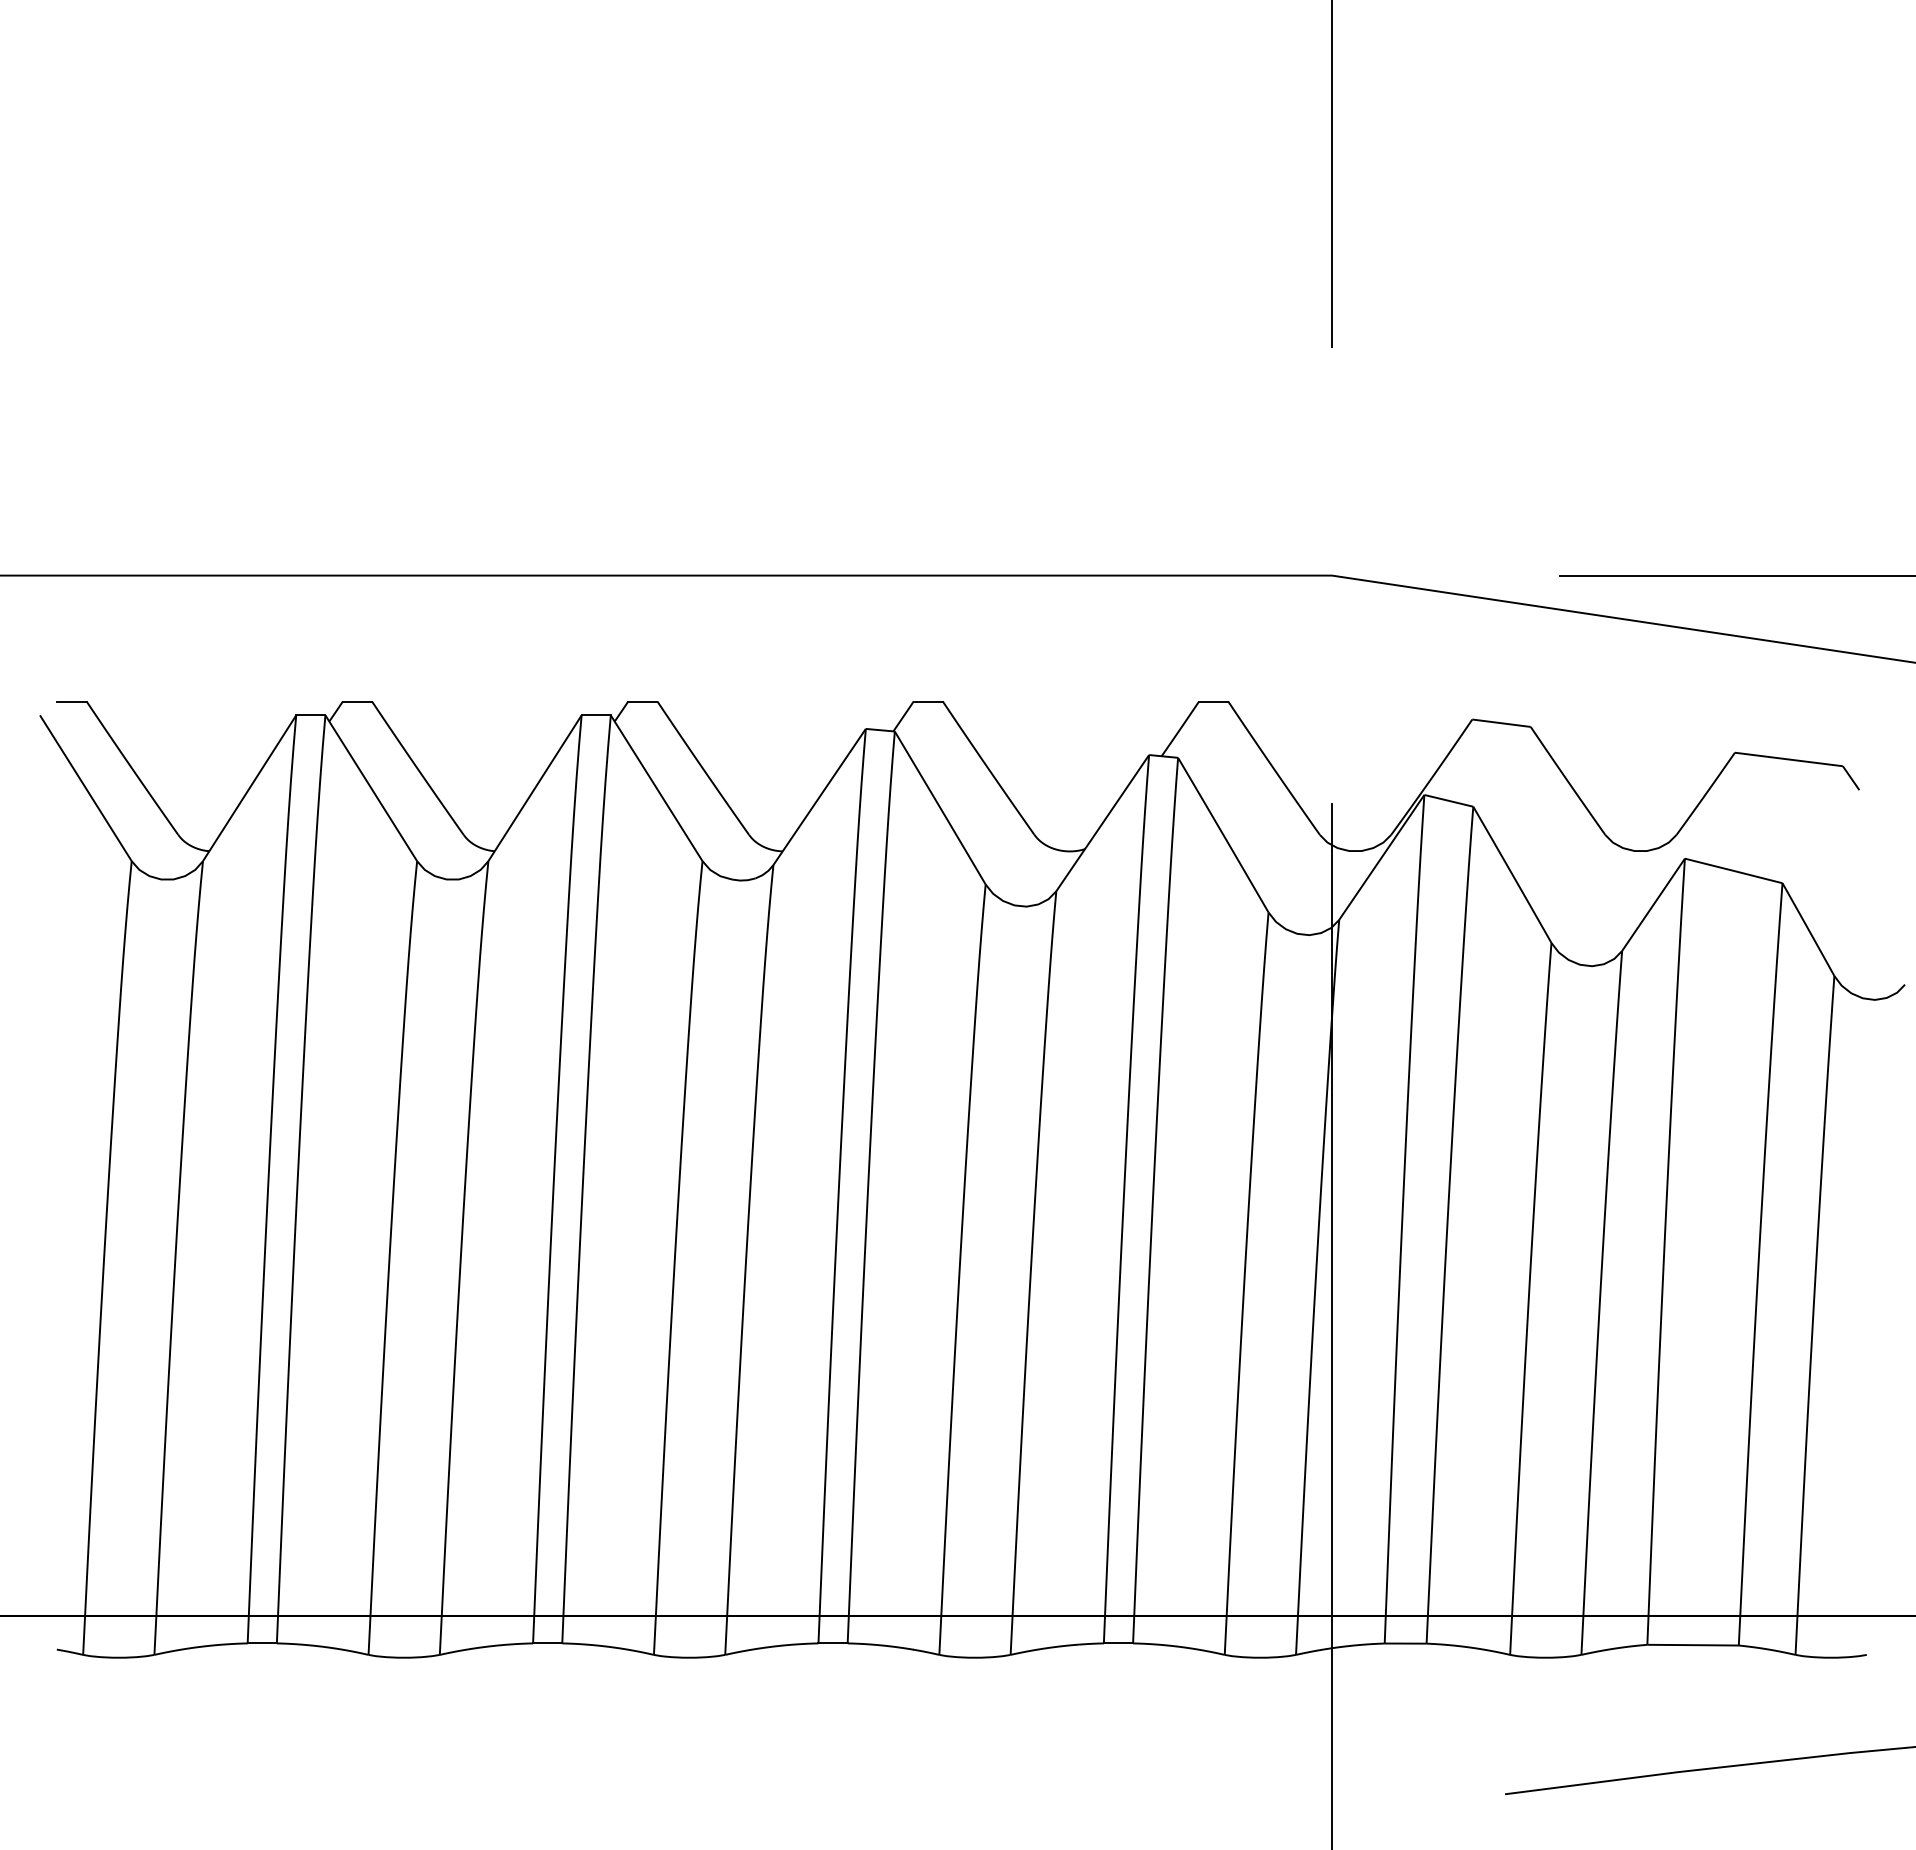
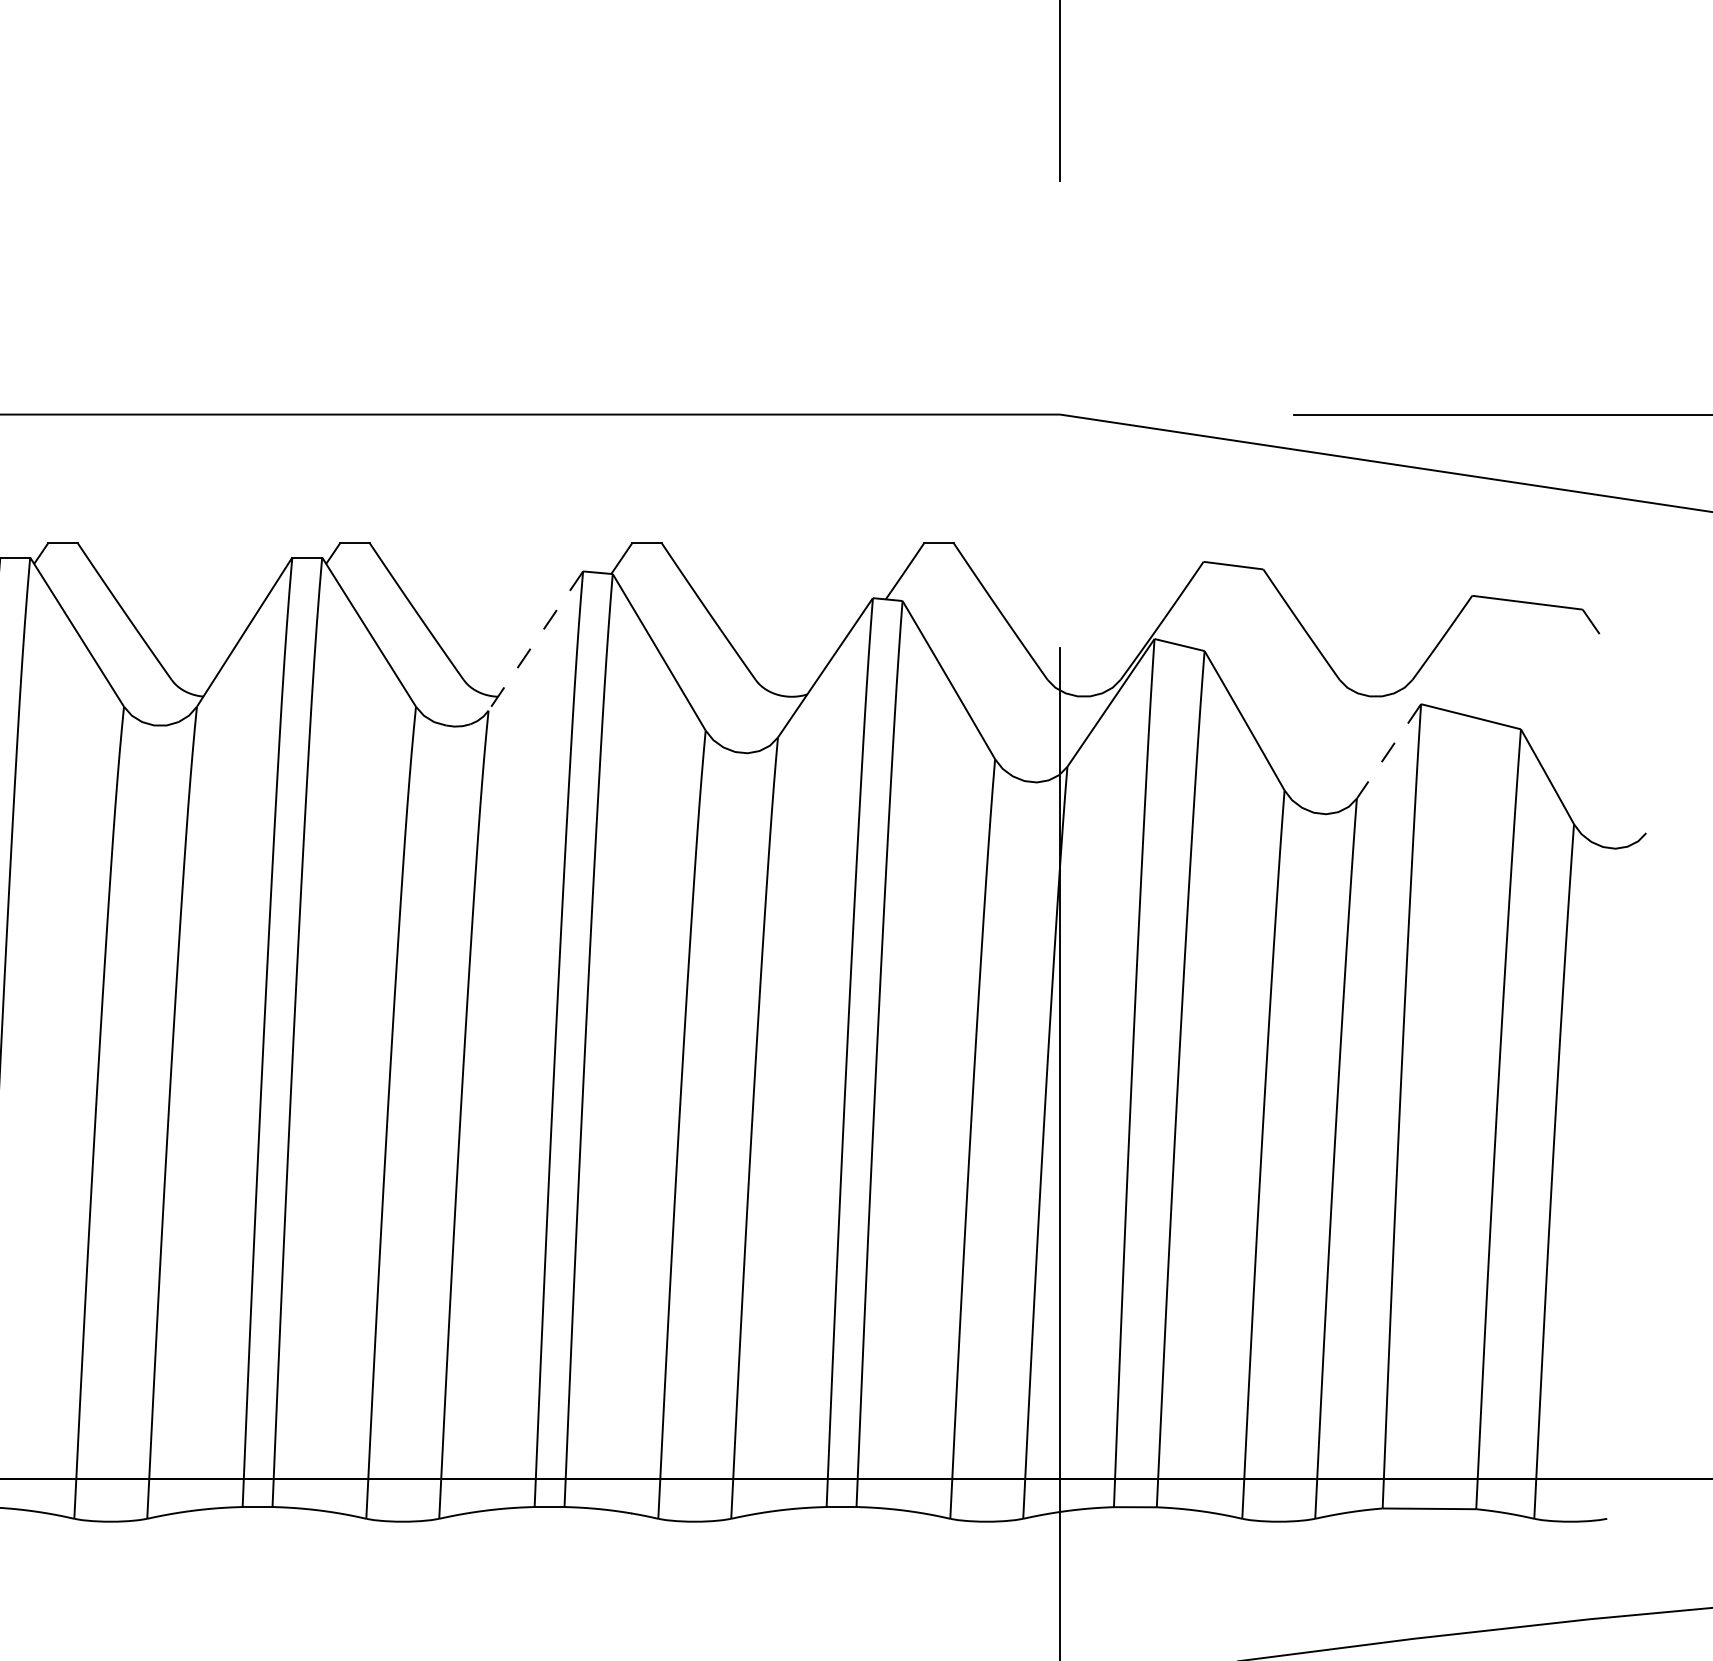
line: (819, 797) -> (535, 641), solid -> dashed
line: (1653, 904) -> (1388, 751), solid -> dashed

